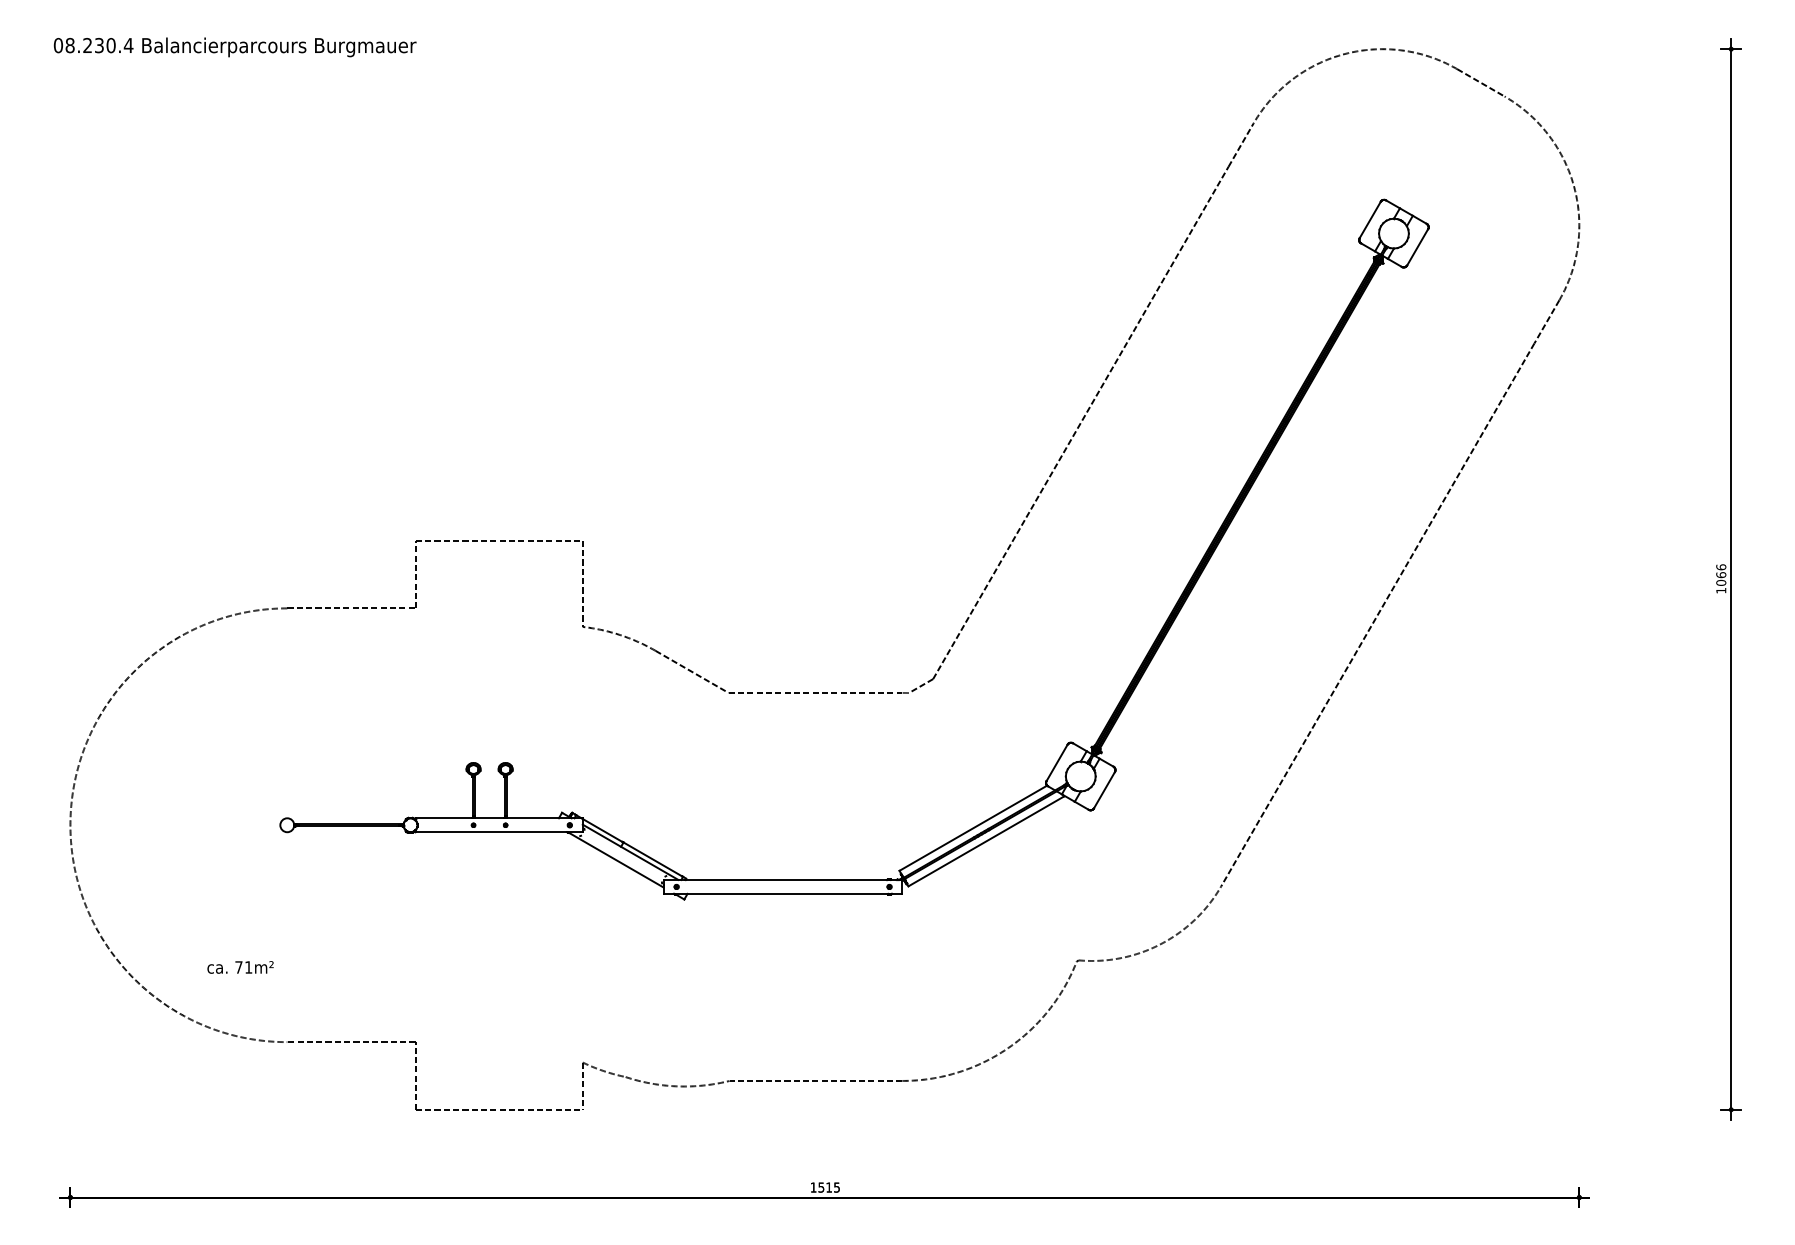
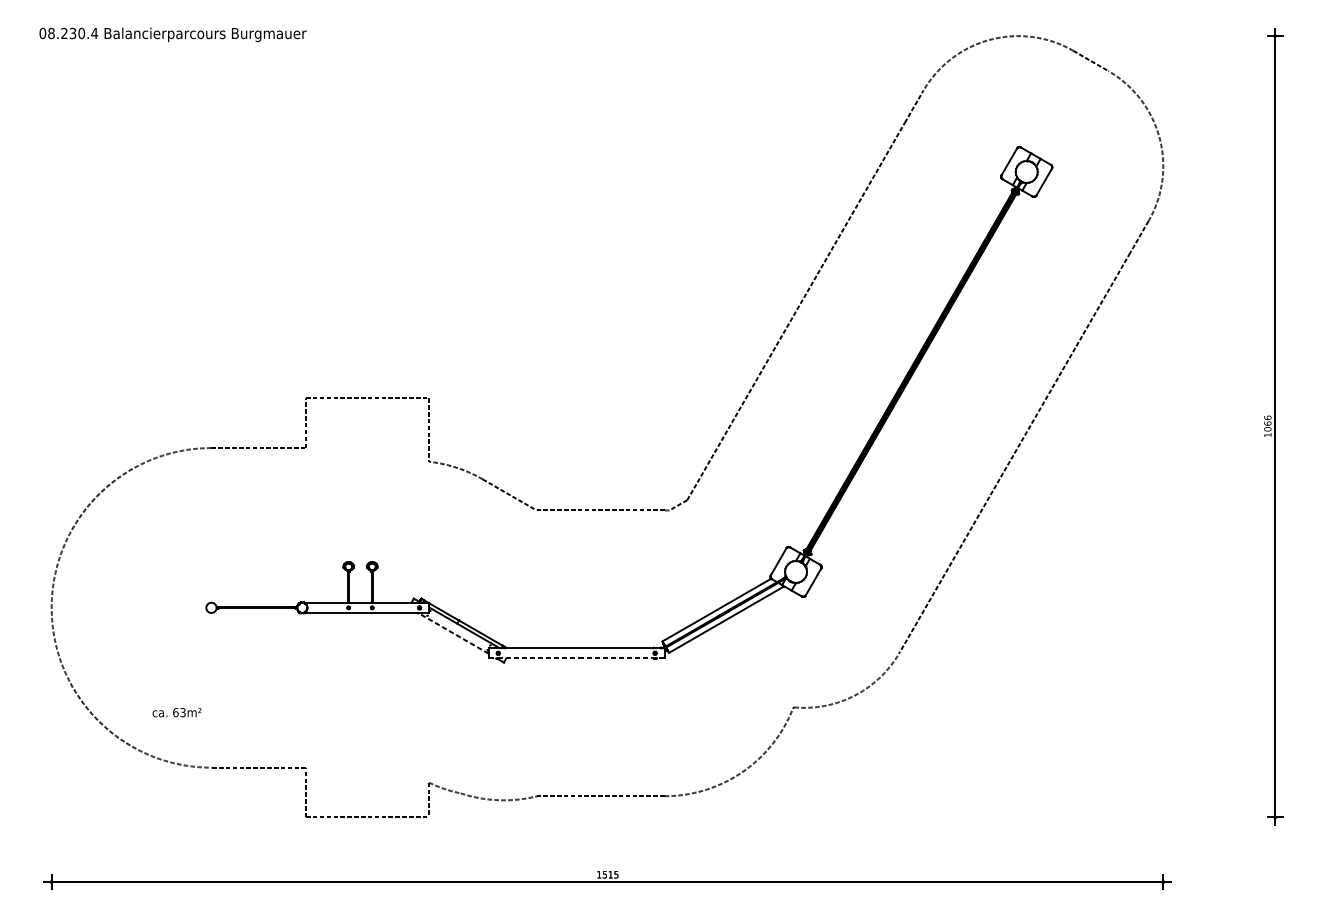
line: (615, 859) -> (453, 633), solid -> dashed
line: (782, 893) -> (576, 658), solid -> dashed
text: (243, 967) -> (179, 712), 71m² -> 63m²

